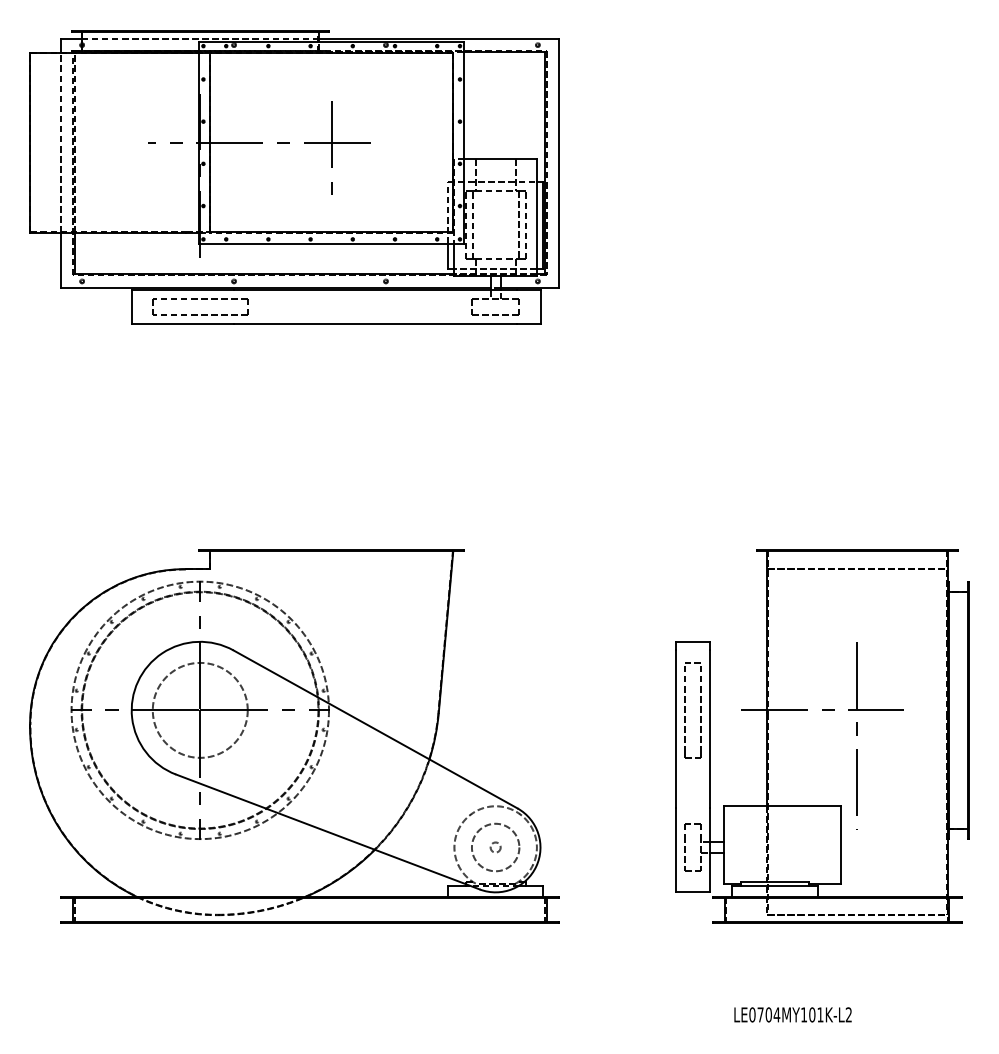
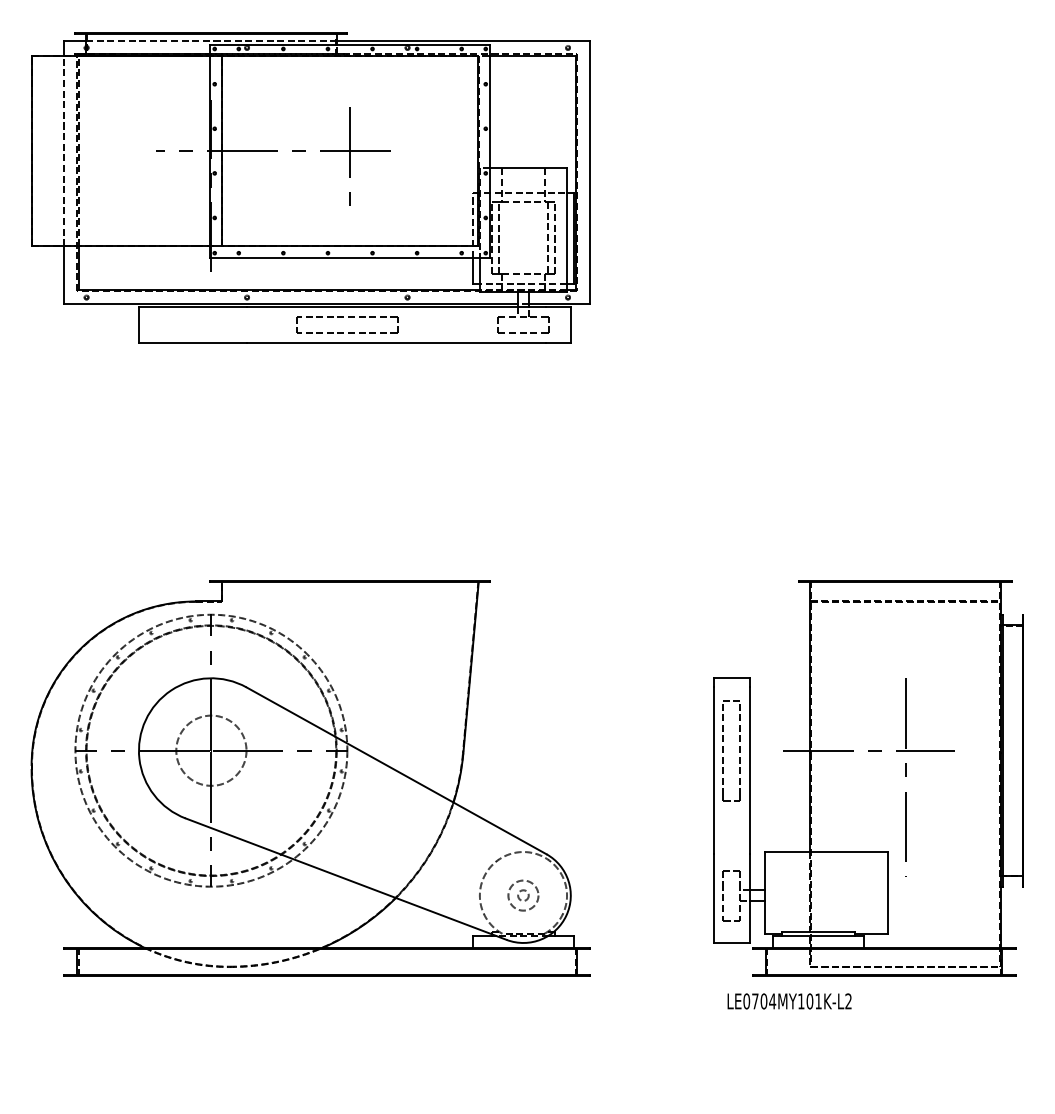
part: (201, 300) -> (348, 317), moved
circle: (200, 710) -> (211, 750), size x0.7
circle: (495, 847) -> (523, 895), size x0.6
text: (792, 1014) -> (789, 1001), moved

